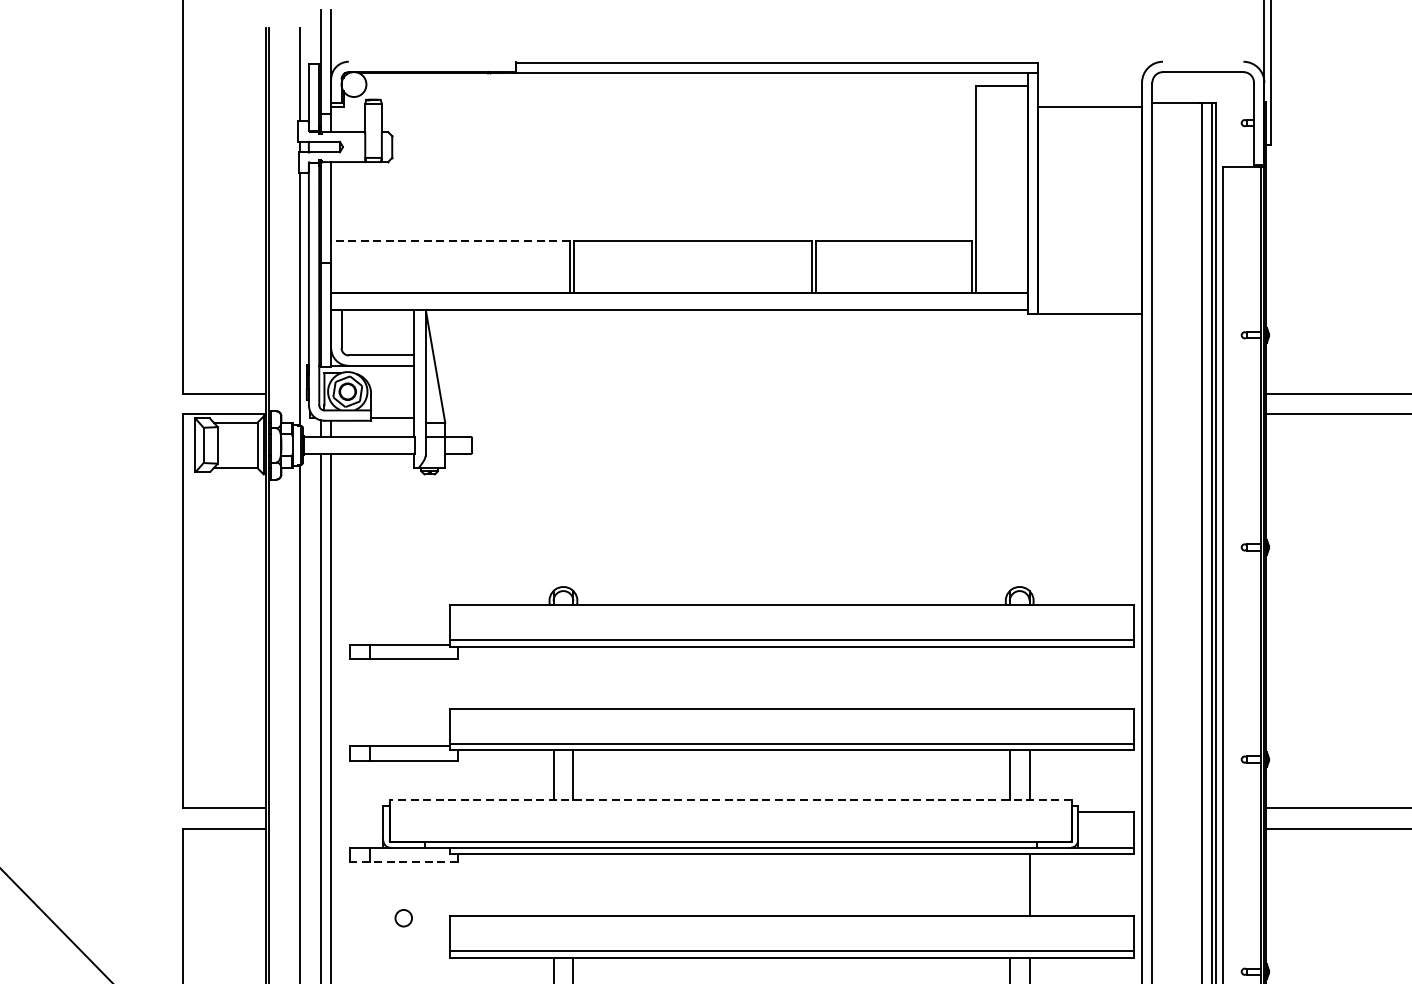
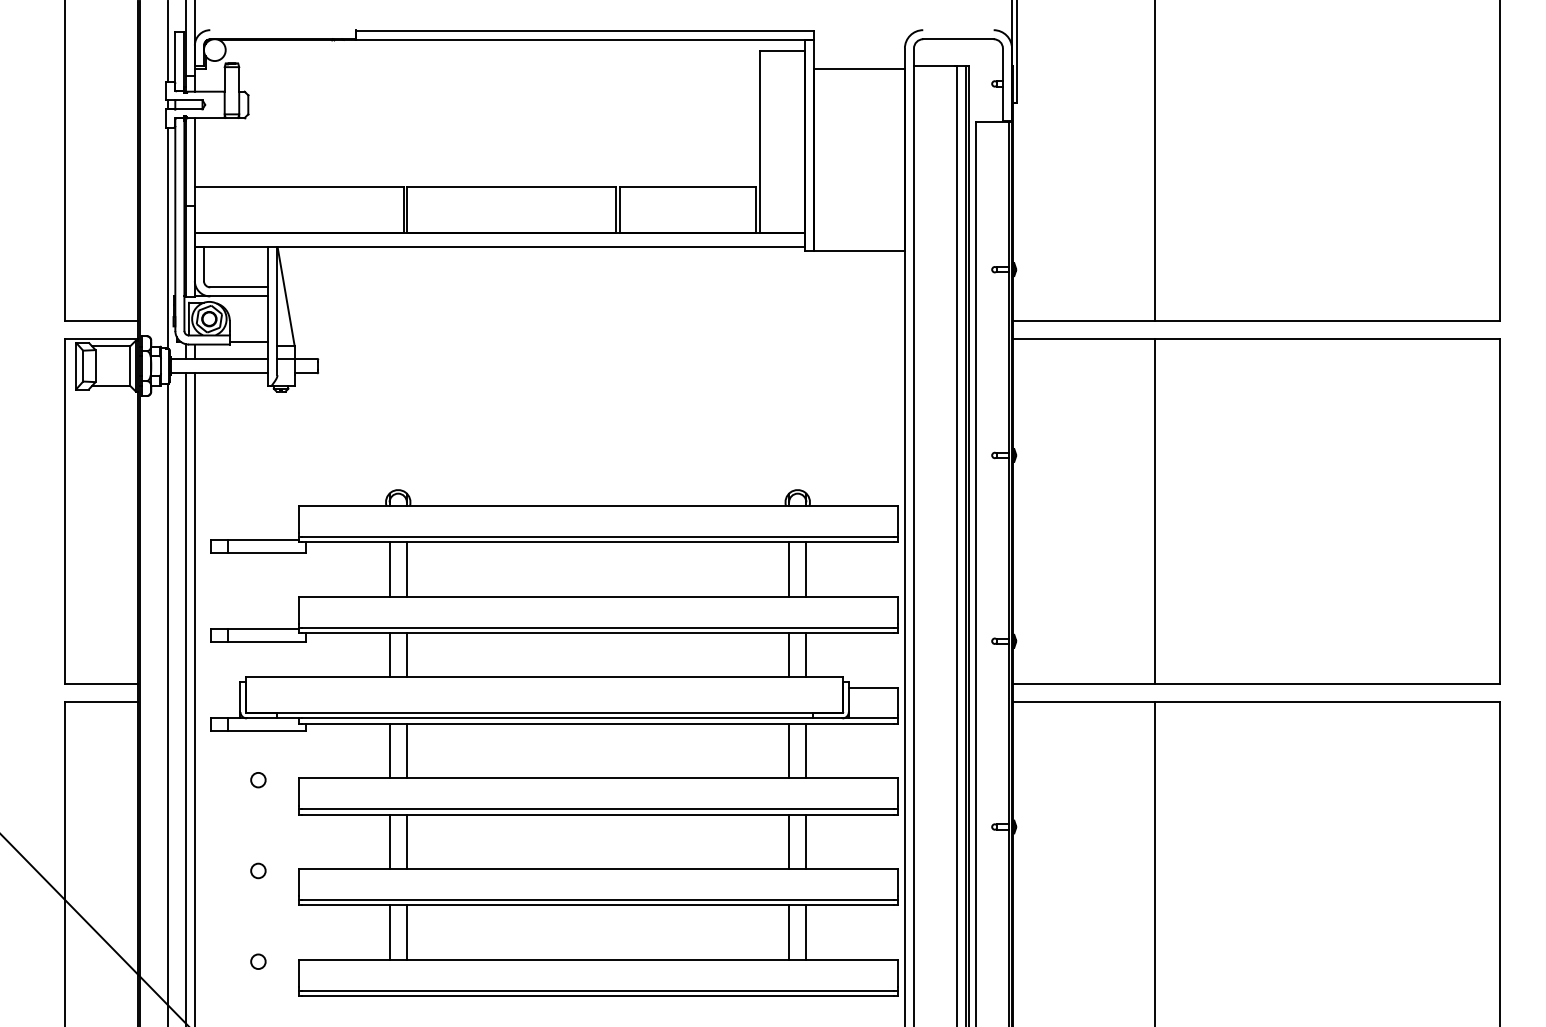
line: (449, 241) -> (298, 187), dashed -> solid
line: (553, 677) -> (389, 569), added
line: (572, 677) -> (406, 569), added
line: (1010, 677) -> (789, 569), added
line: (1029, 677) -> (806, 569), added
line: (730, 799) -> (544, 676), dashed -> solid
line: (402, 862) -> (257, 731), dashed -> solid
line: (553, 884) -> (389, 750), added
line: (572, 884) -> (406, 750), added
line: (1010, 884) -> (789, 750), added

